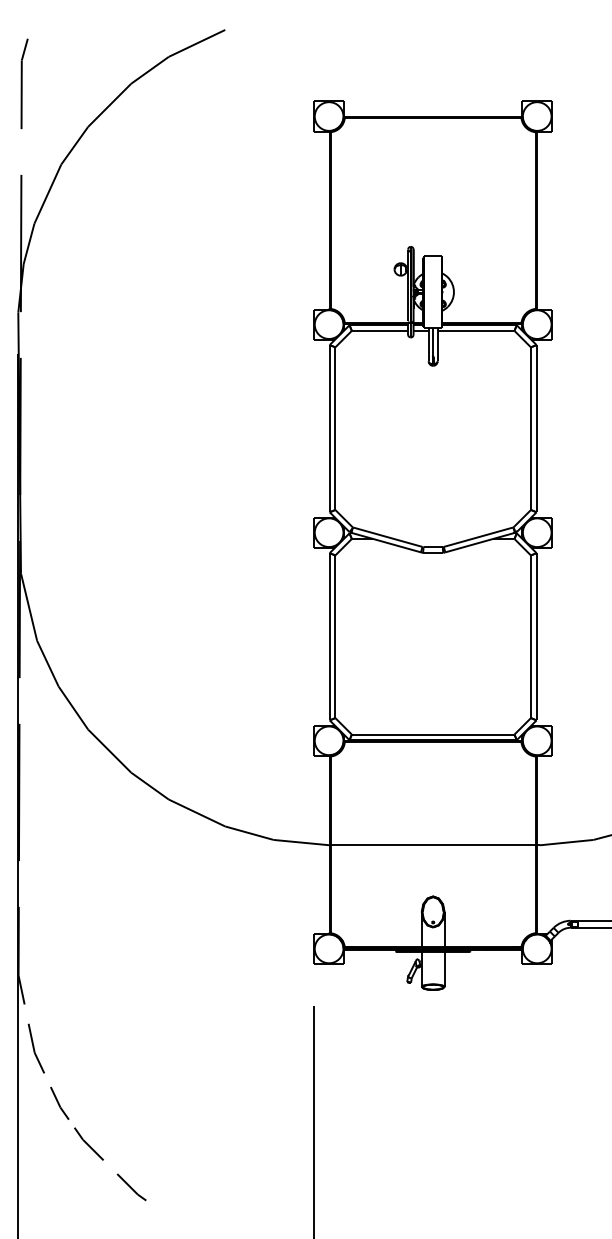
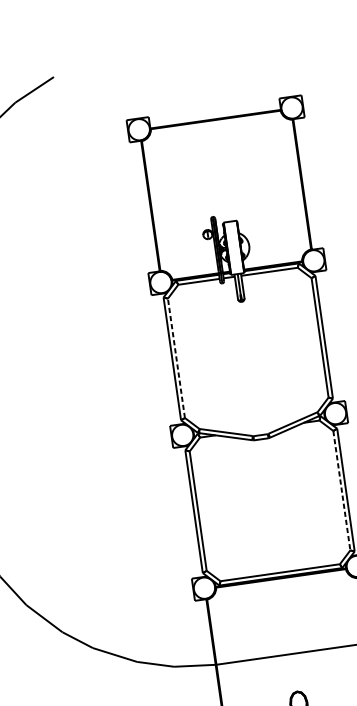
line: (335, 428) -> (176, 358), solid -> dashed
line: (530, 637) -> (341, 491), solid -> dashed

